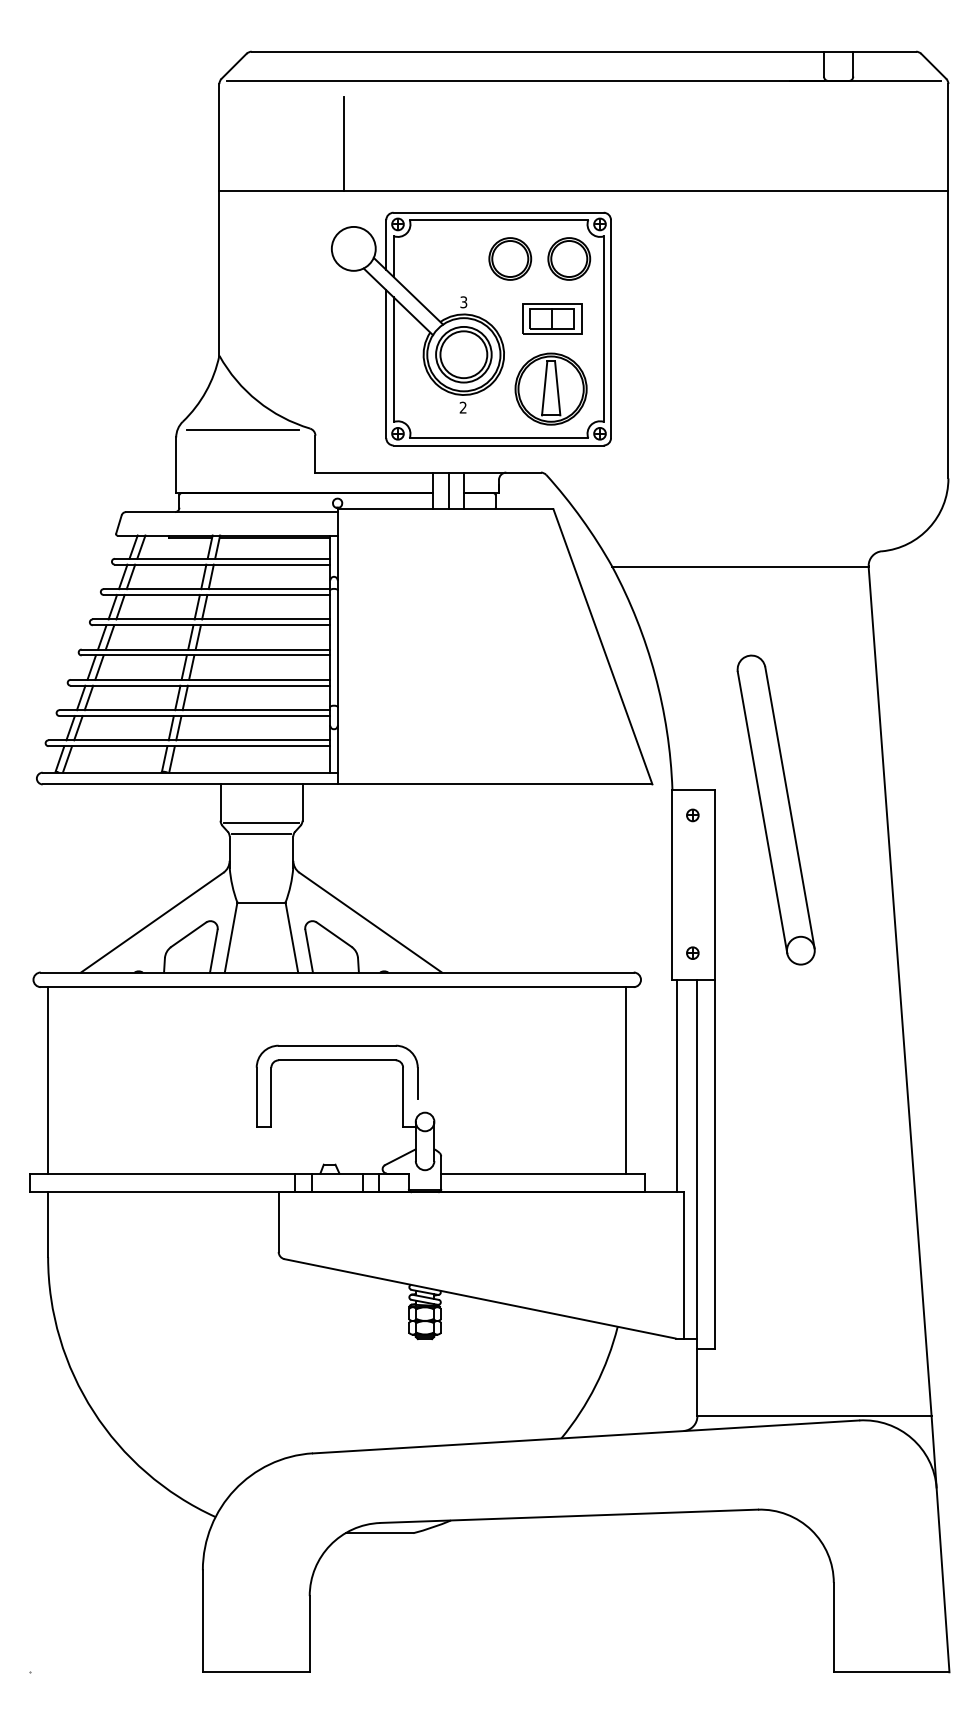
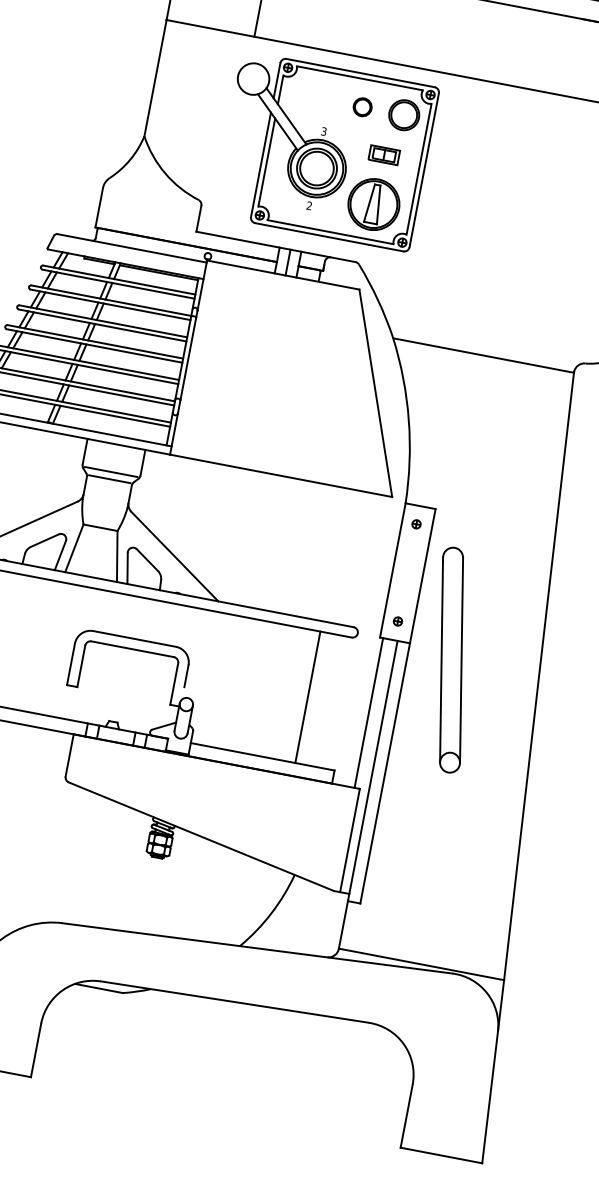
part: (510, 258) -> (362, 106), size x0.6
part: (552, 318) -> (384, 154), size x0.7
line: (242, 430) -> (150, 192), removed
part: (775, 809) -> (451, 659), moved
line: (626, 1080) -> (307, 697), moved

